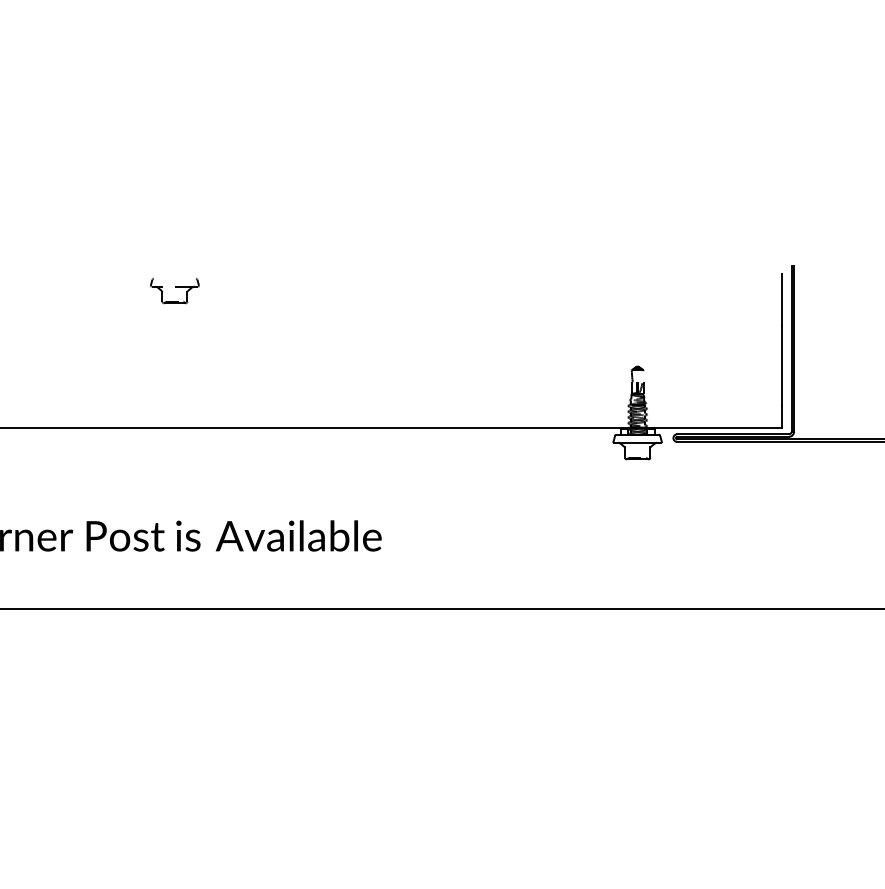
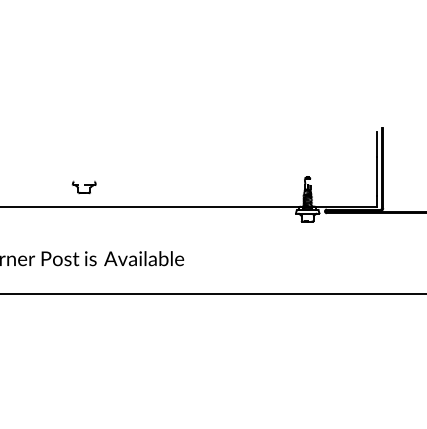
part: (173, 291) -> (83, 187), moved

